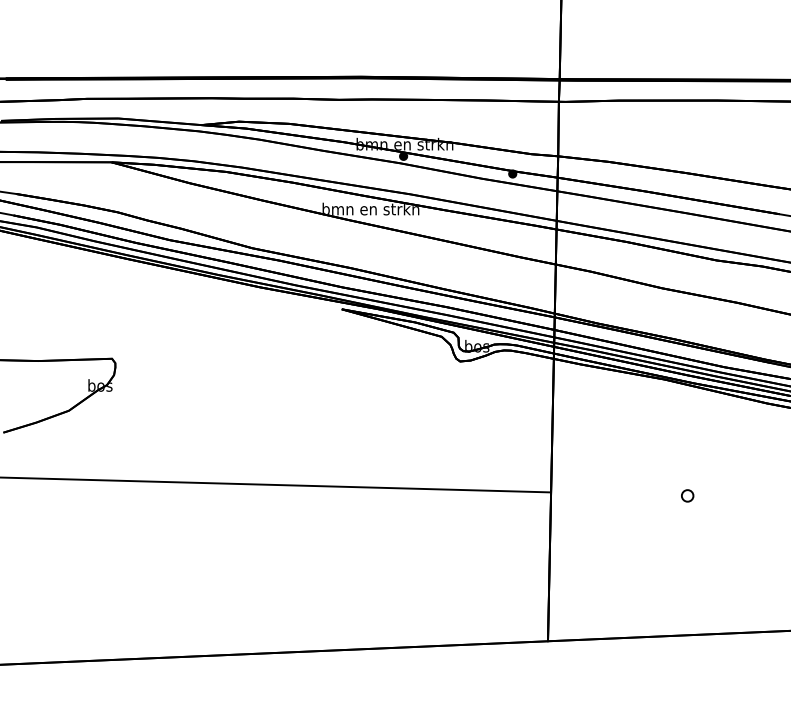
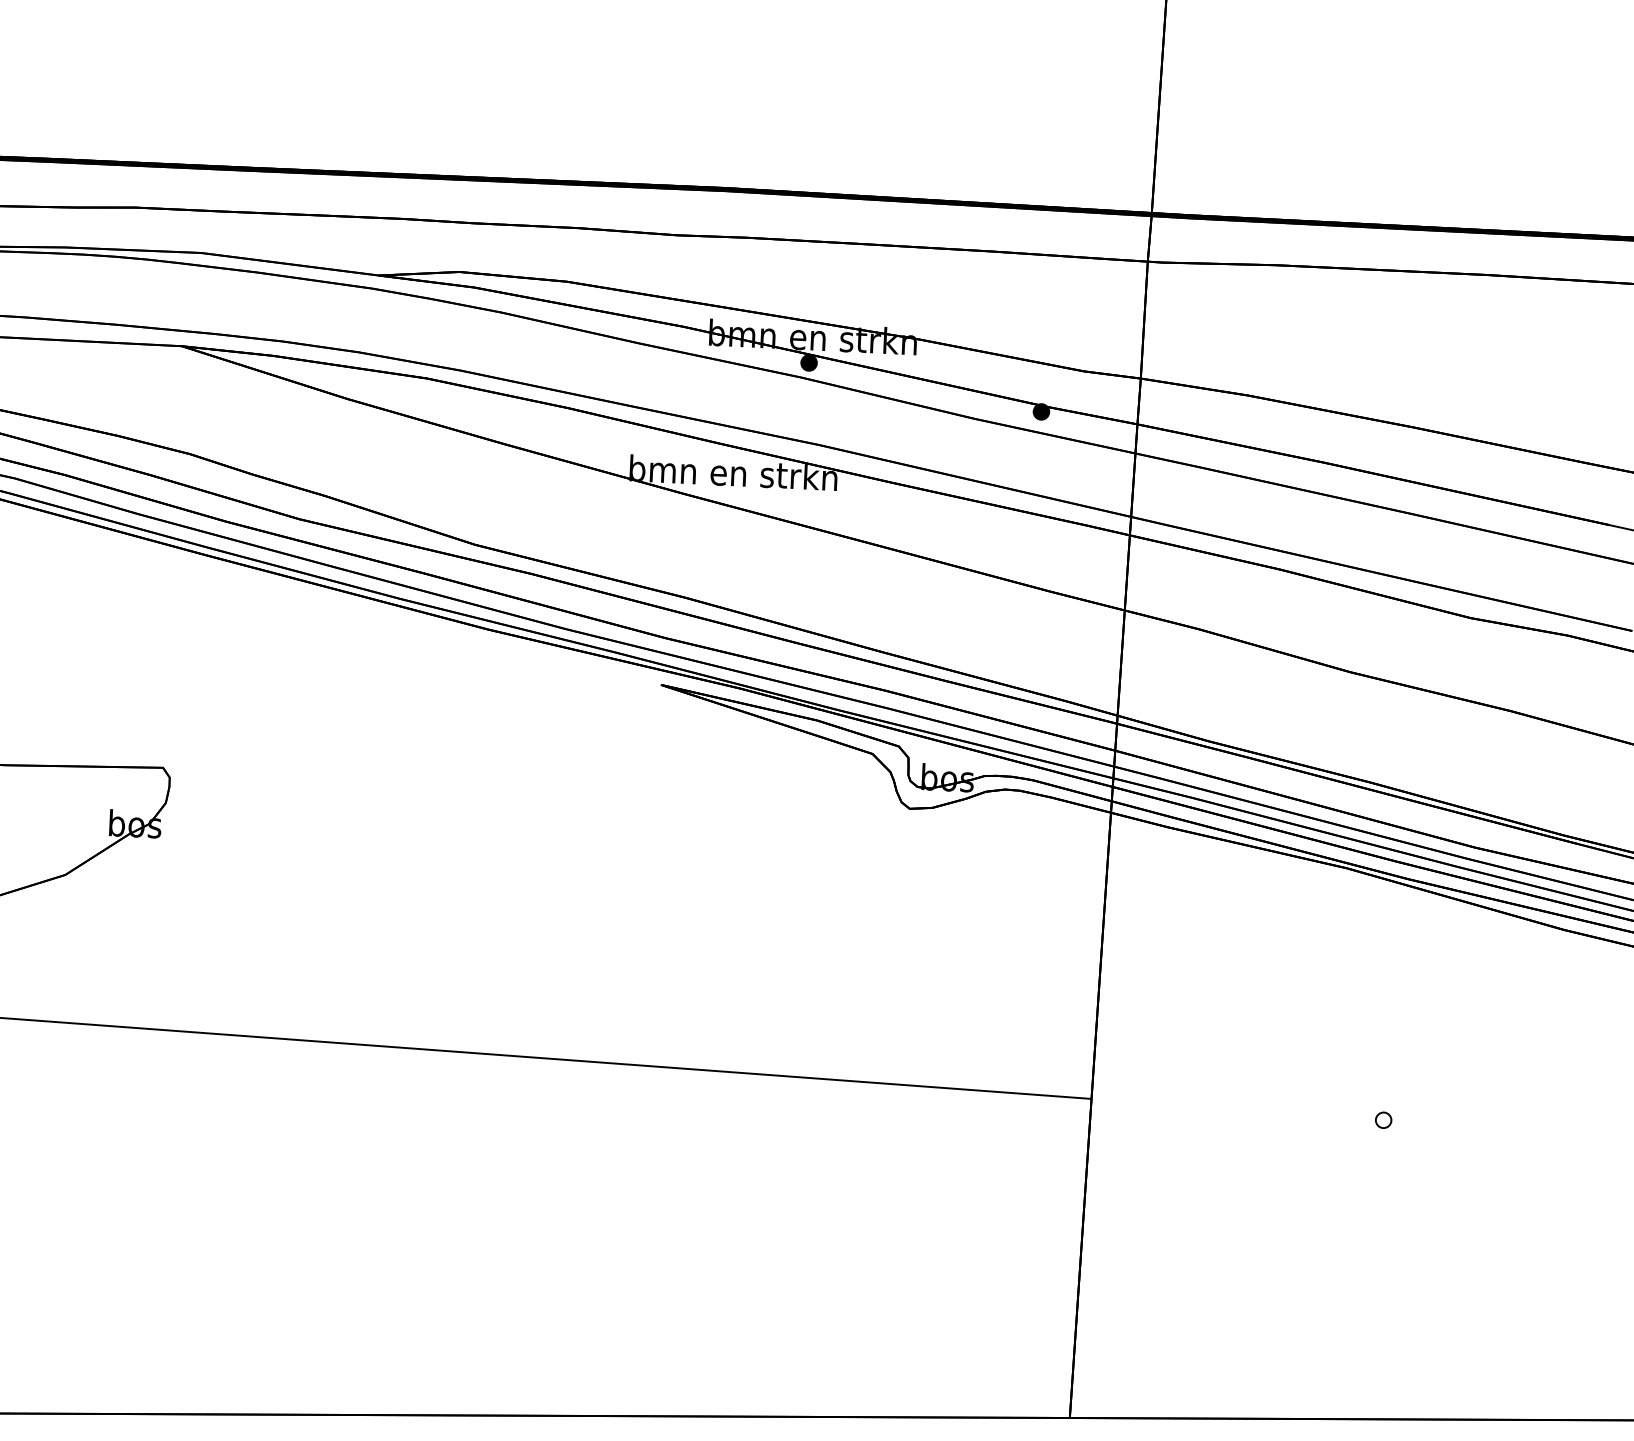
part: (686, 495) -> (1381, 1119), size x0.62

